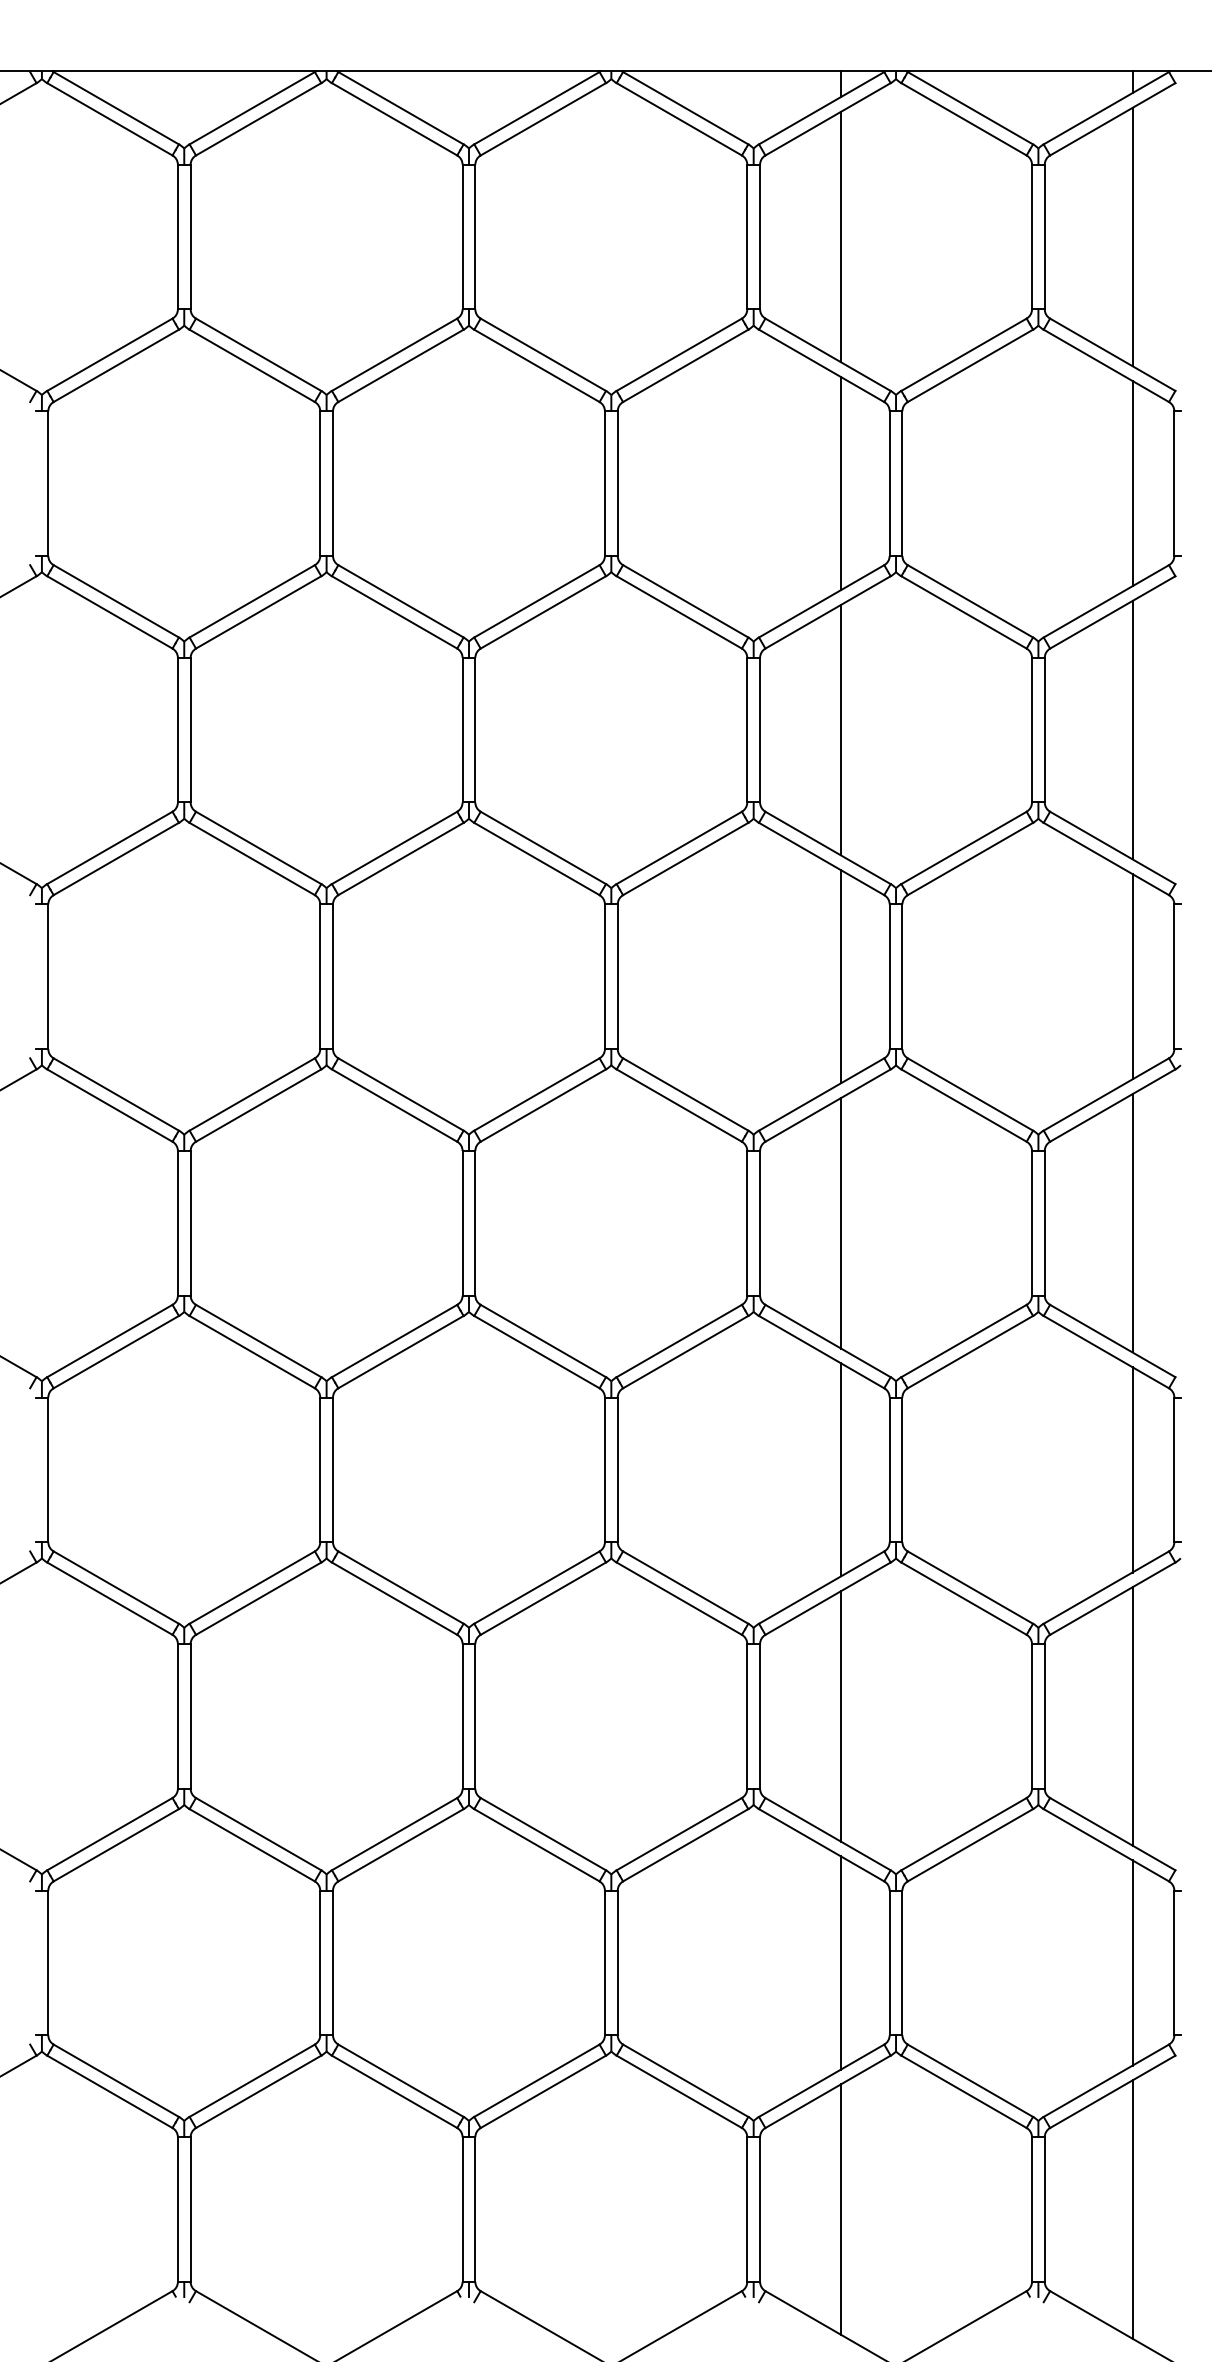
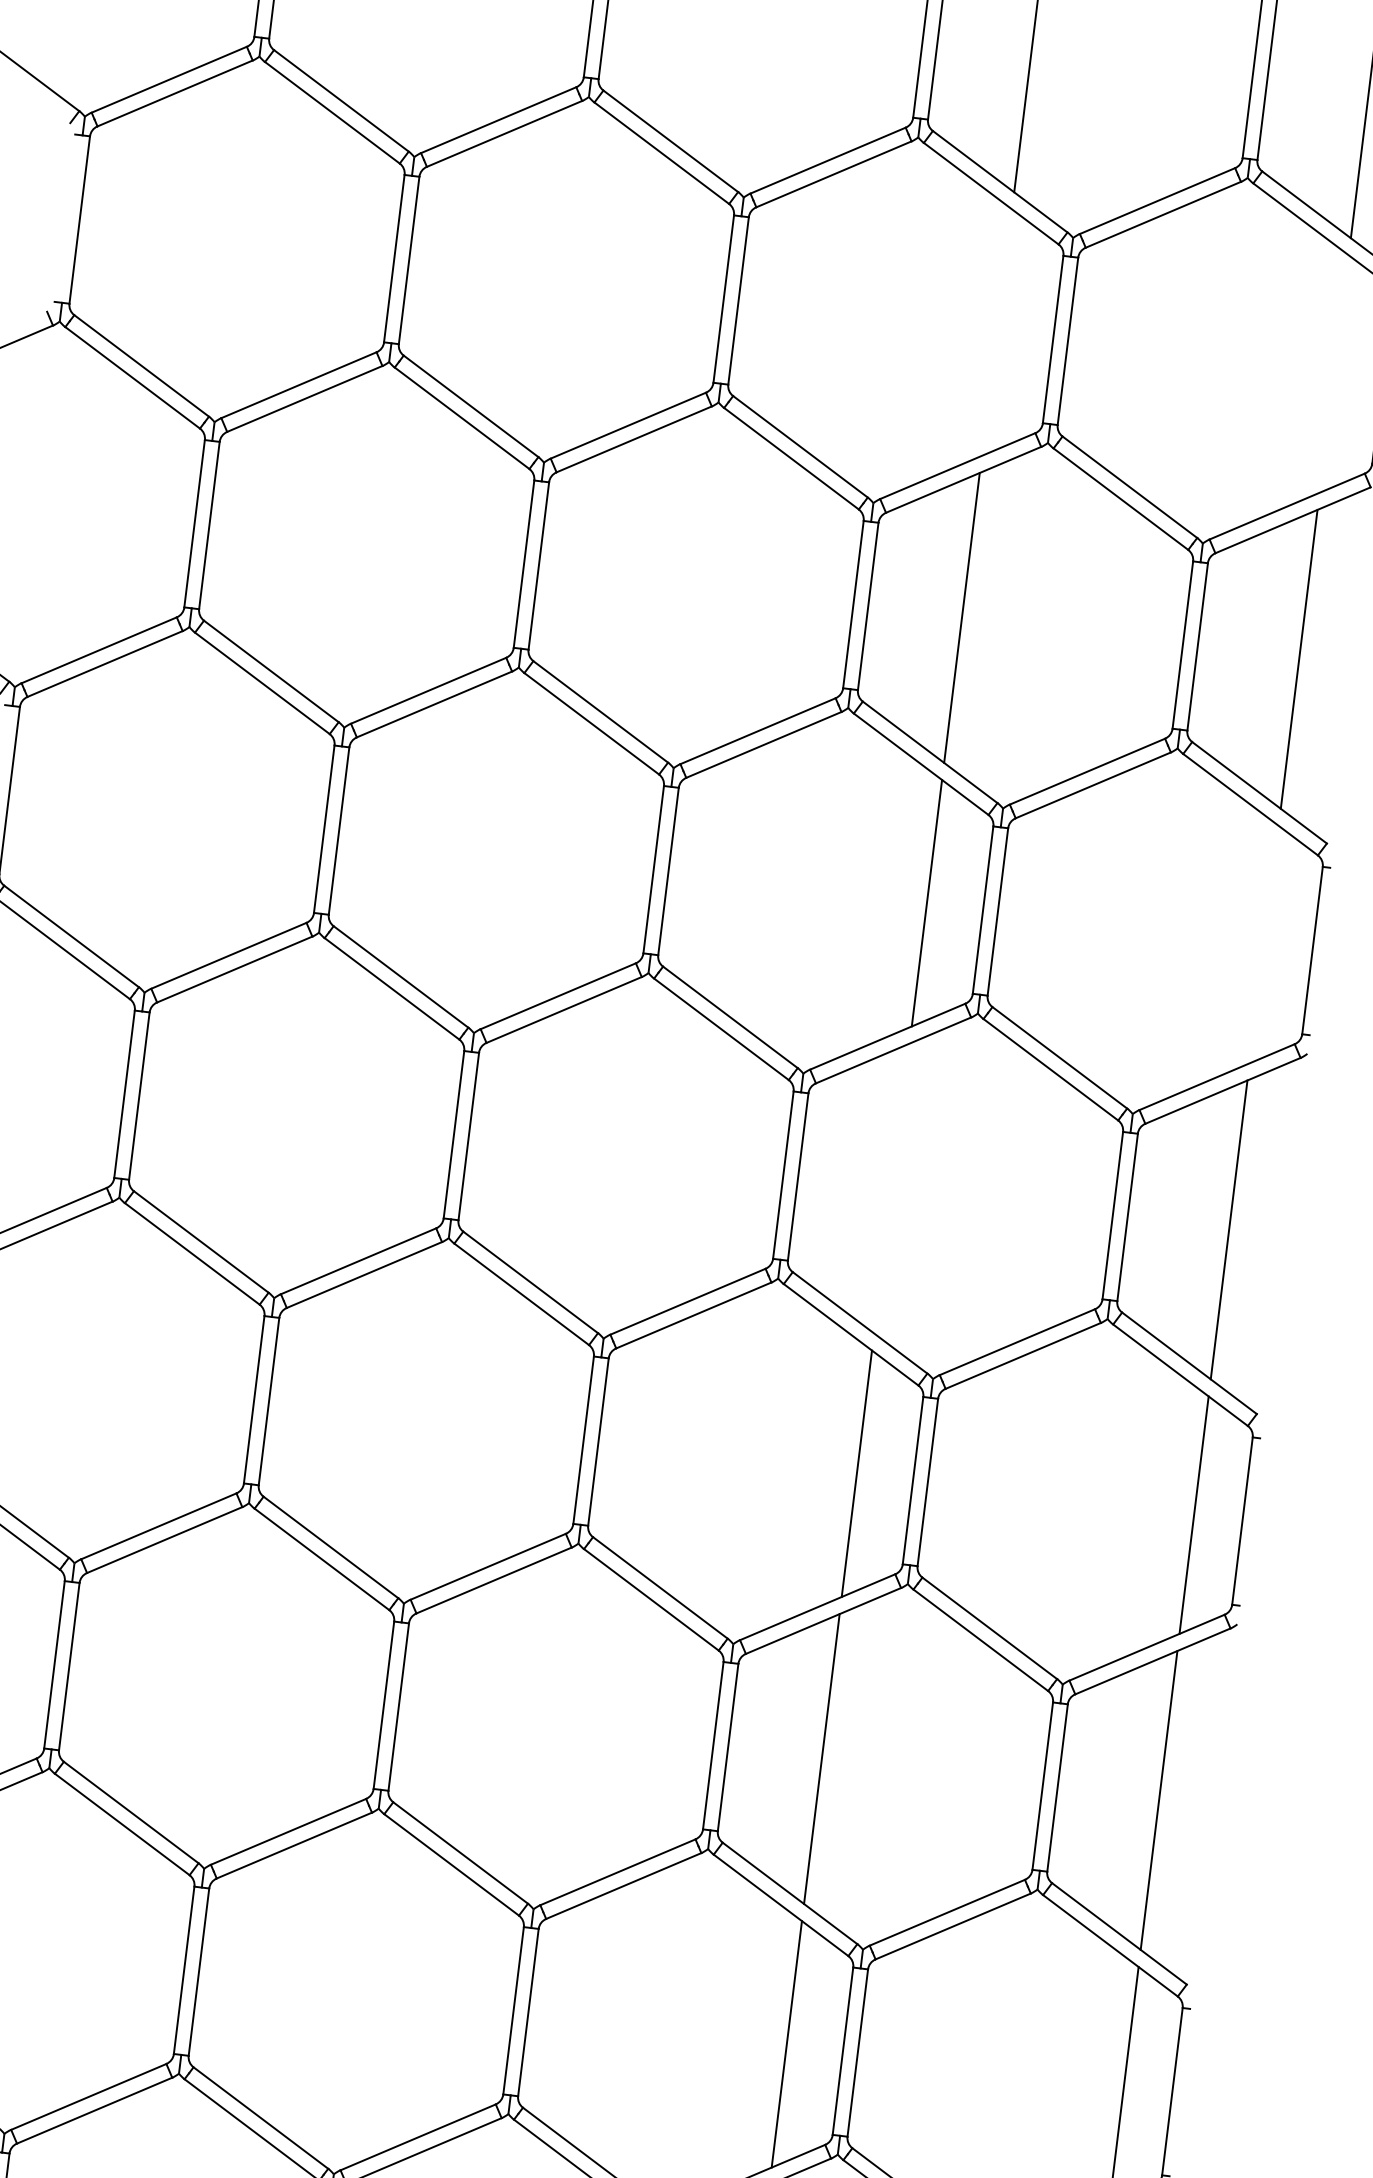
line: (841, 483) -> (997, 332), removed
line: (1132, 483) -> (1334, 373), removed
line: (1132, 976) -> (1264, 944), removed
line: (841, 1223) -> (892, 1188), removed

